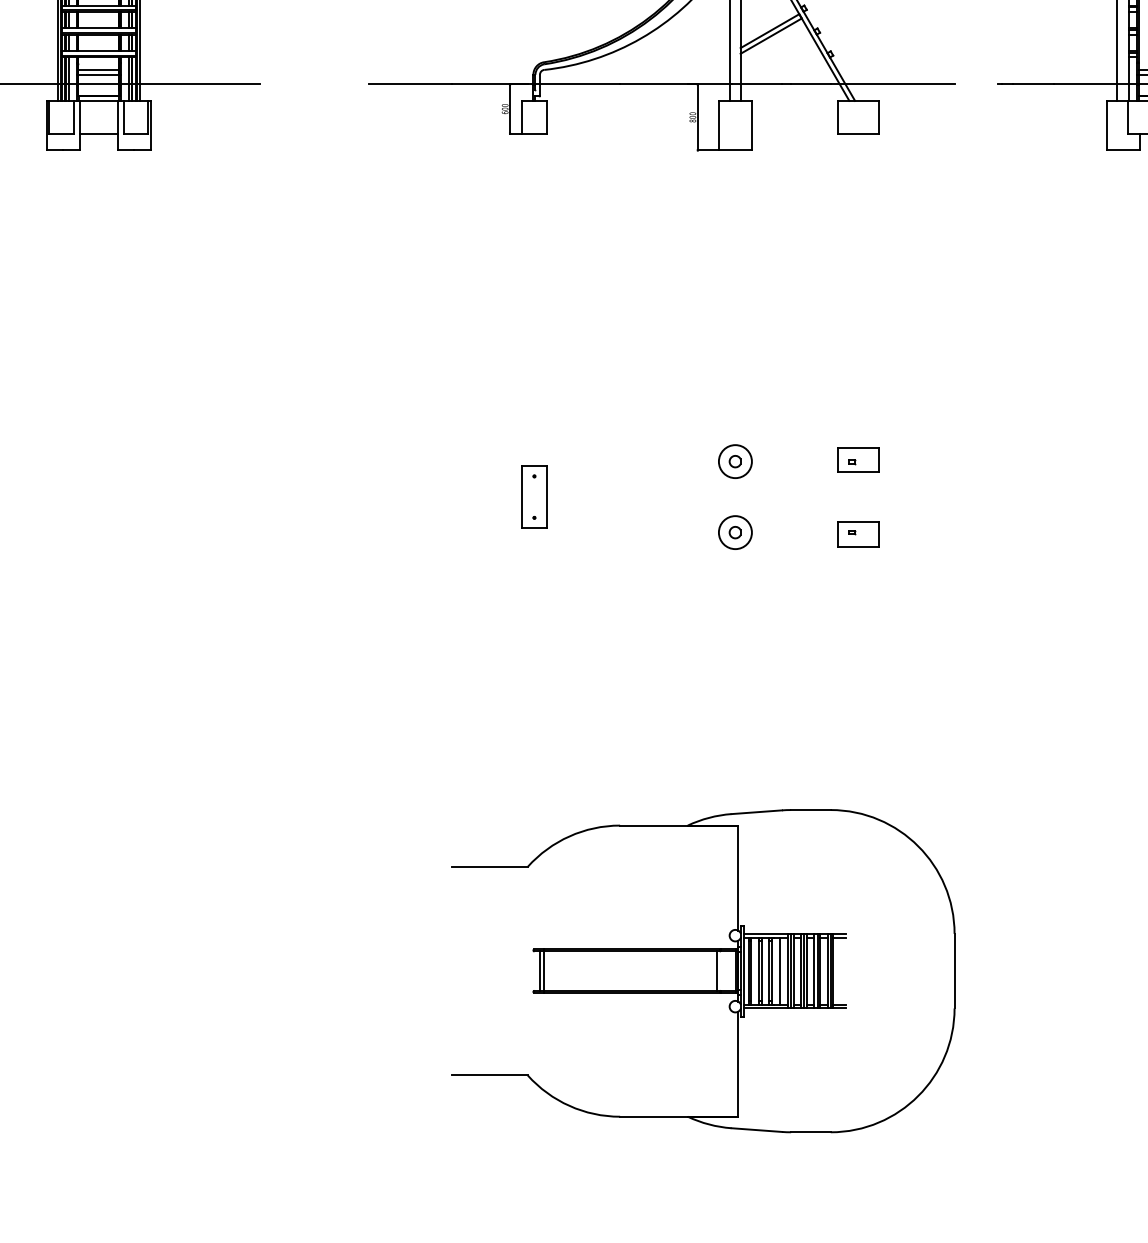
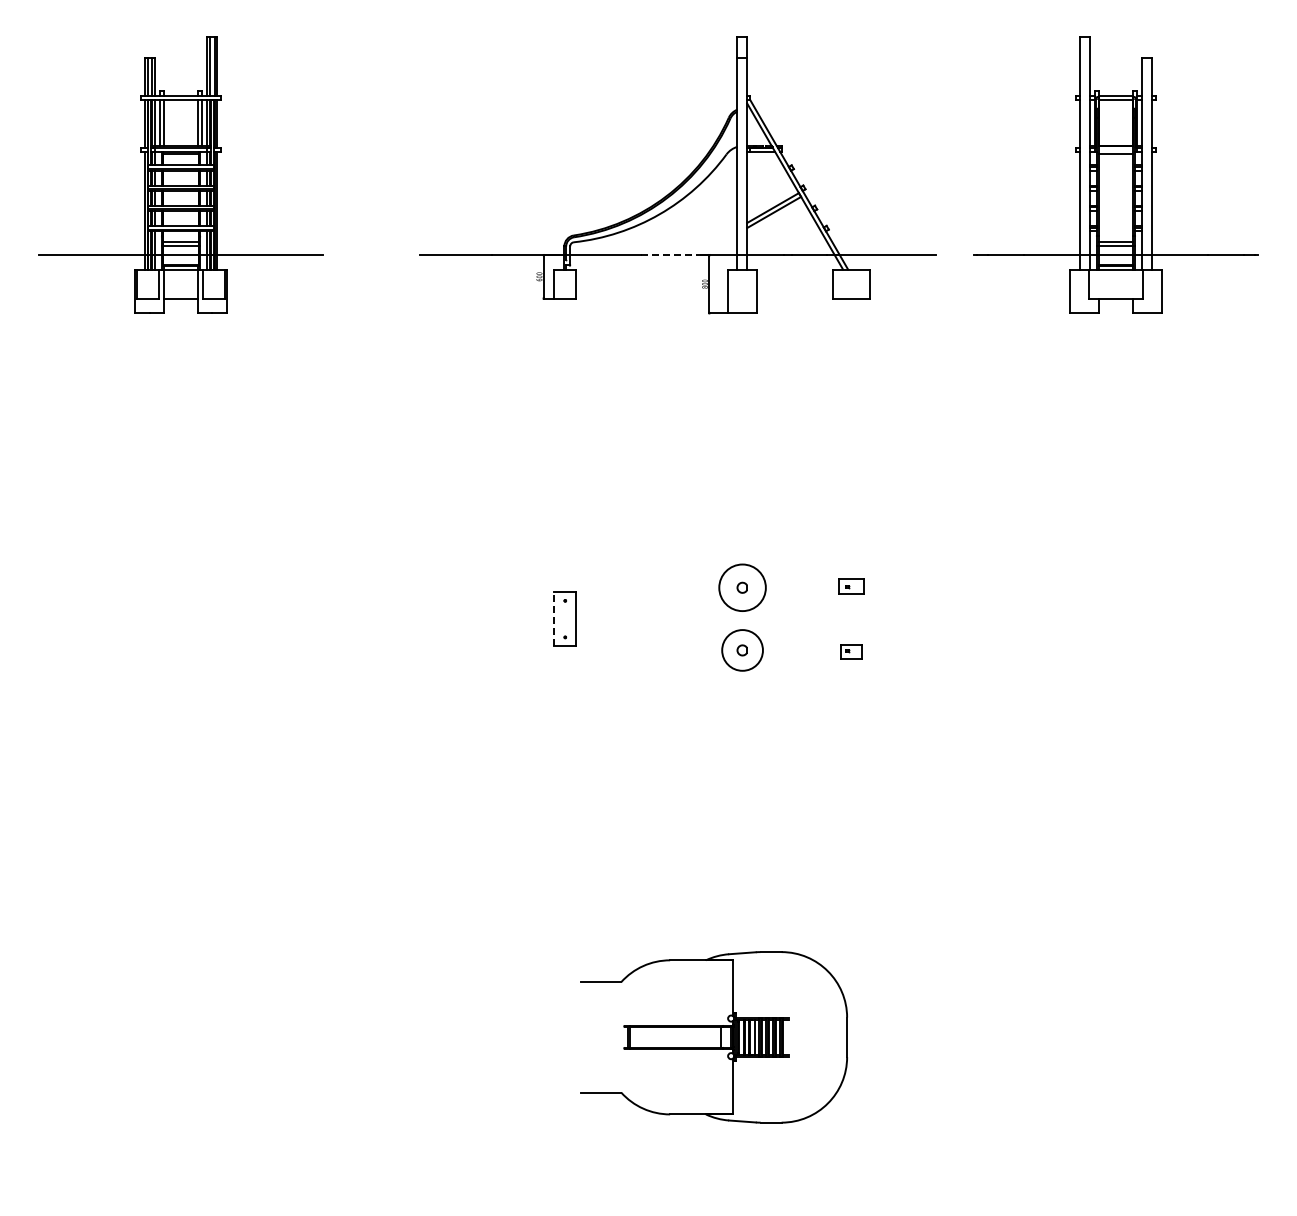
line: (653, 84) -> (670, 255), solid -> dashed
part: (858, 459) -> (851, 585), size x0.7
circle: (735, 461) -> (742, 587), size x1.6
line: (522, 496) -> (554, 618), solid -> dashed
circle: (735, 532) -> (742, 650), size x1.4
part: (858, 533) -> (851, 651), size x0.6
part: (702, 971) -> (713, 1037), size x0.6

